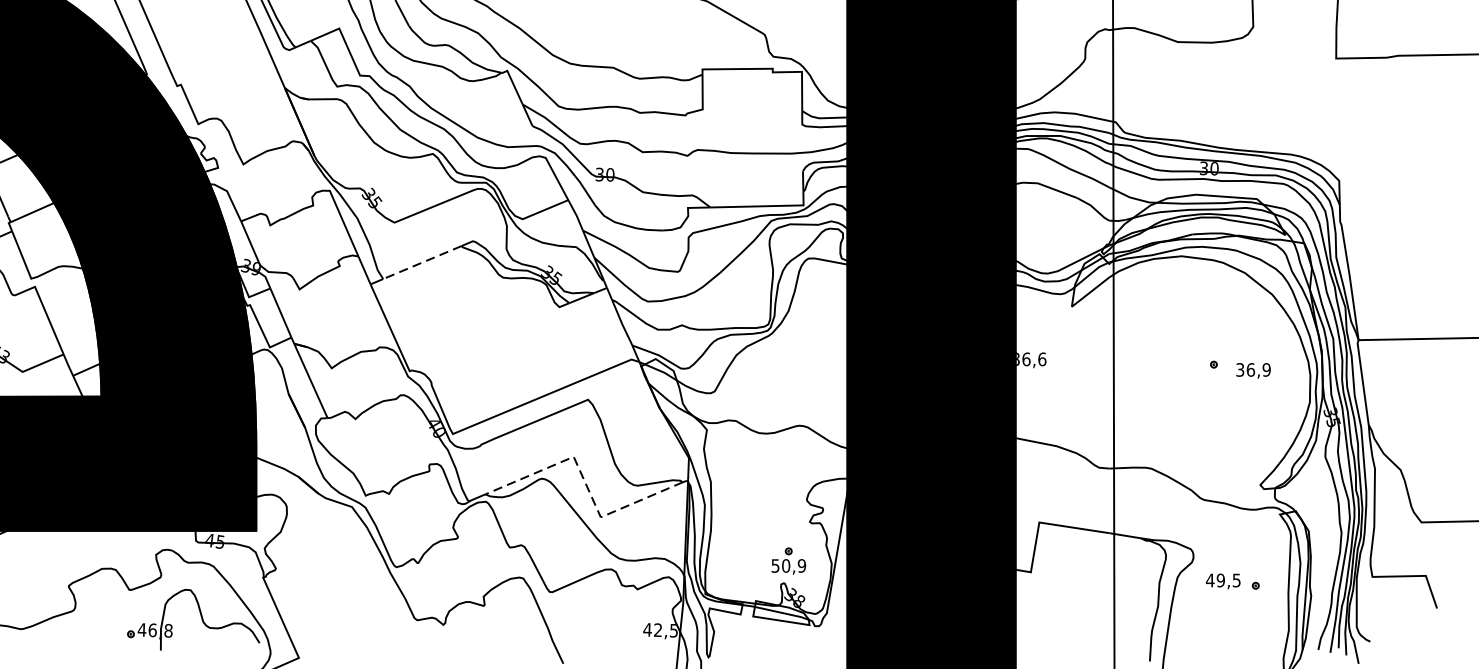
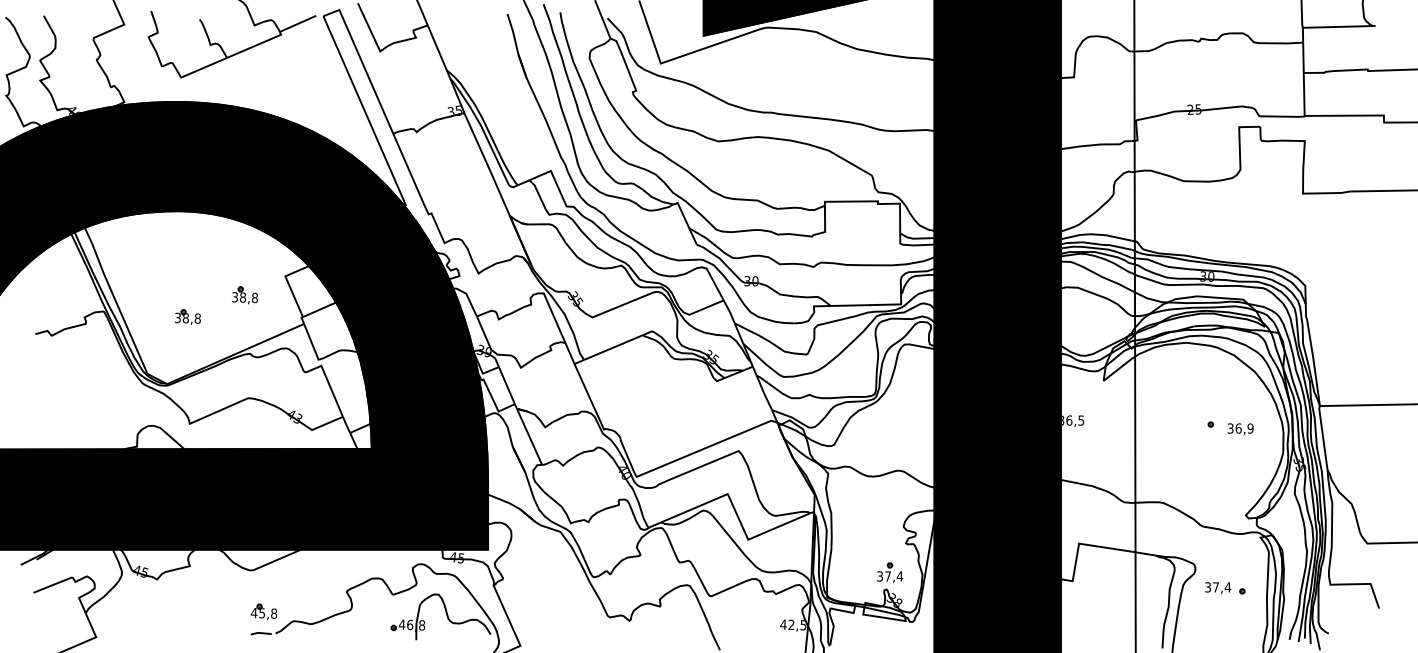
line: (422, 262) -> (613, 347), dashed -> solid
text: (1042, 359) -> (1081, 420), 36,6 -> 36,5
line: (586, 483) -> (737, 514), dashed -> solid
text: (789, 566) -> (890, 576), 50,9 -> 37,4
text: (1222, 580) -> (1217, 587), 49,5 -> 37,4

